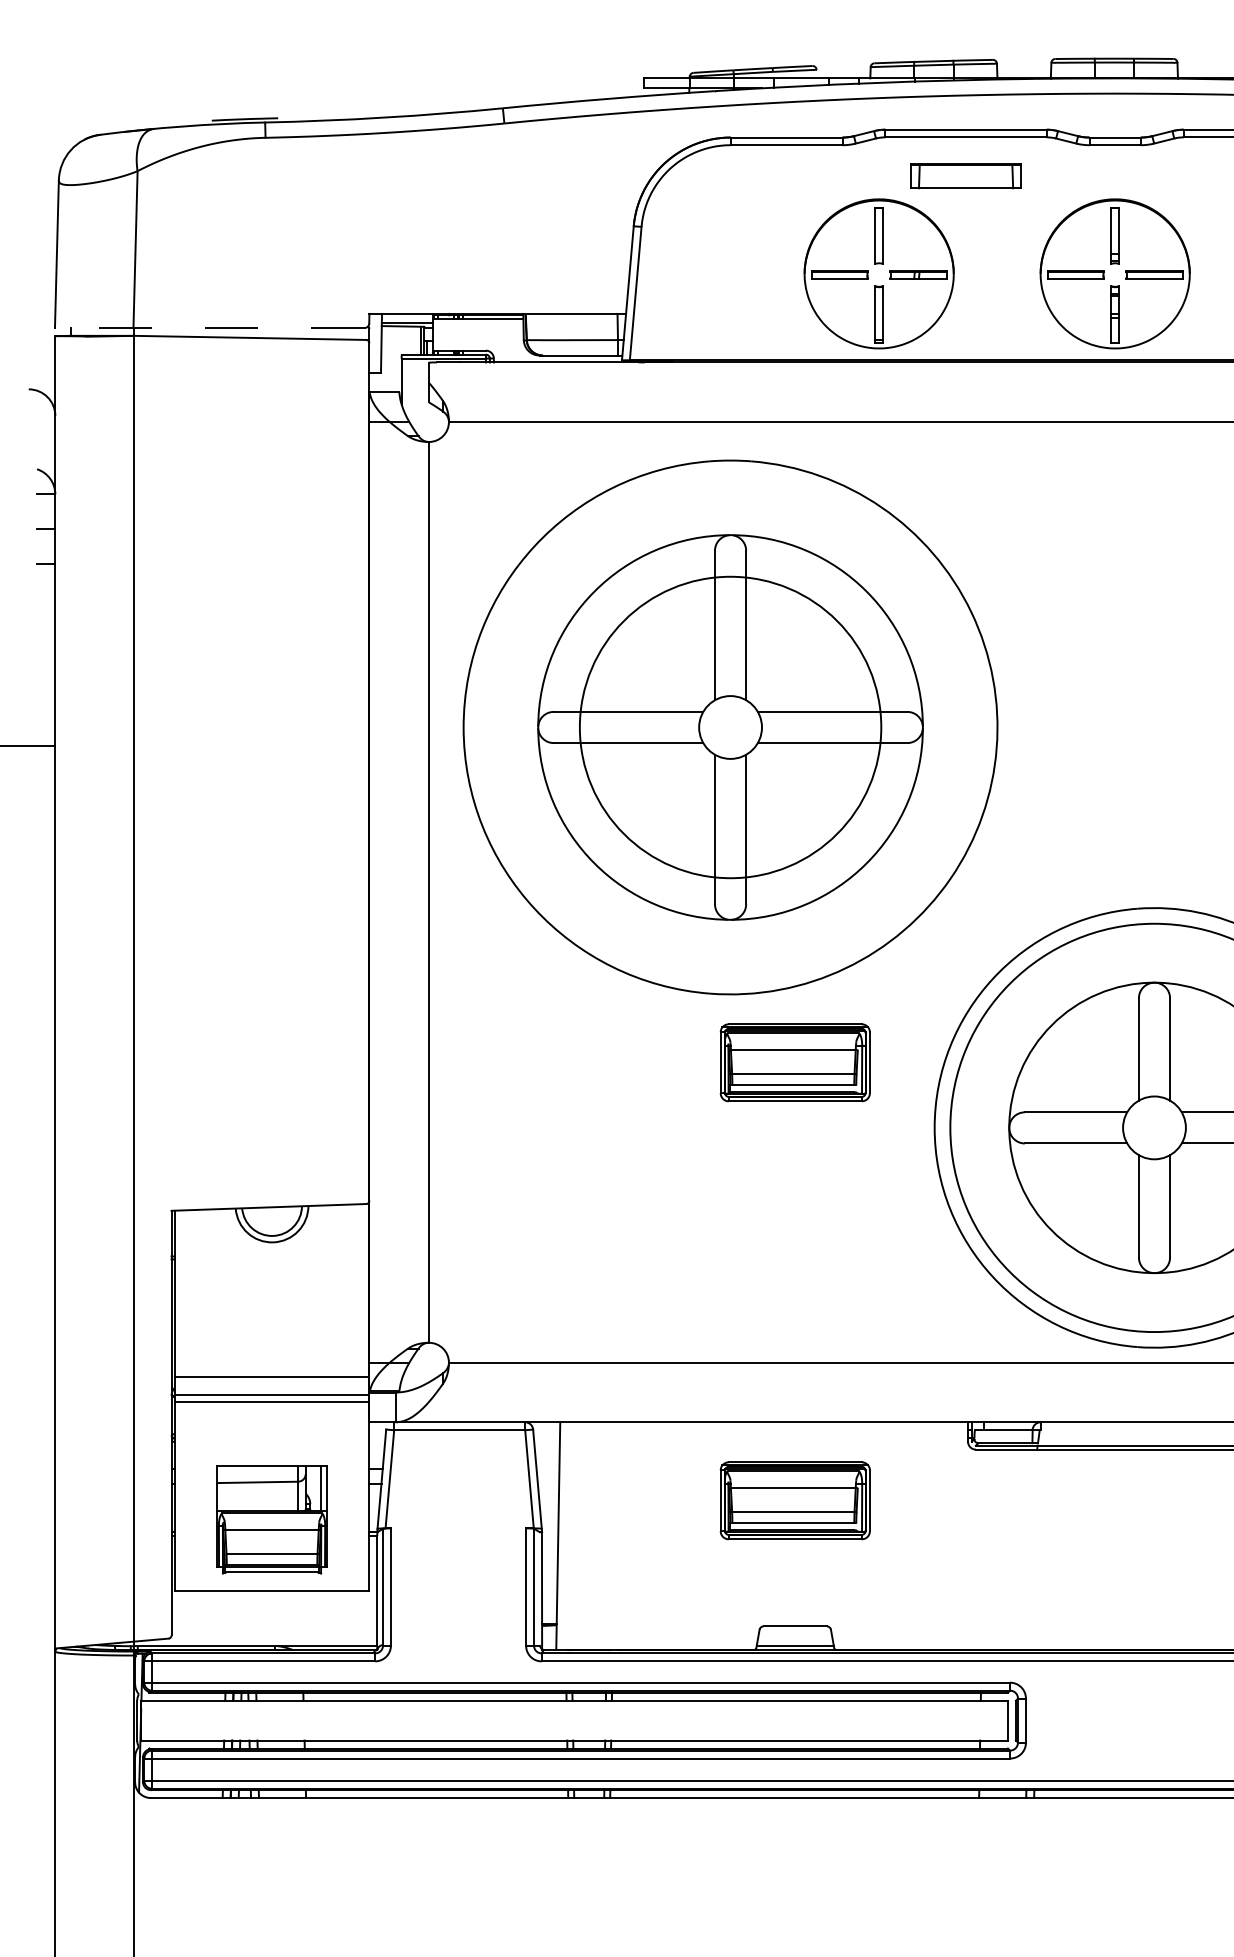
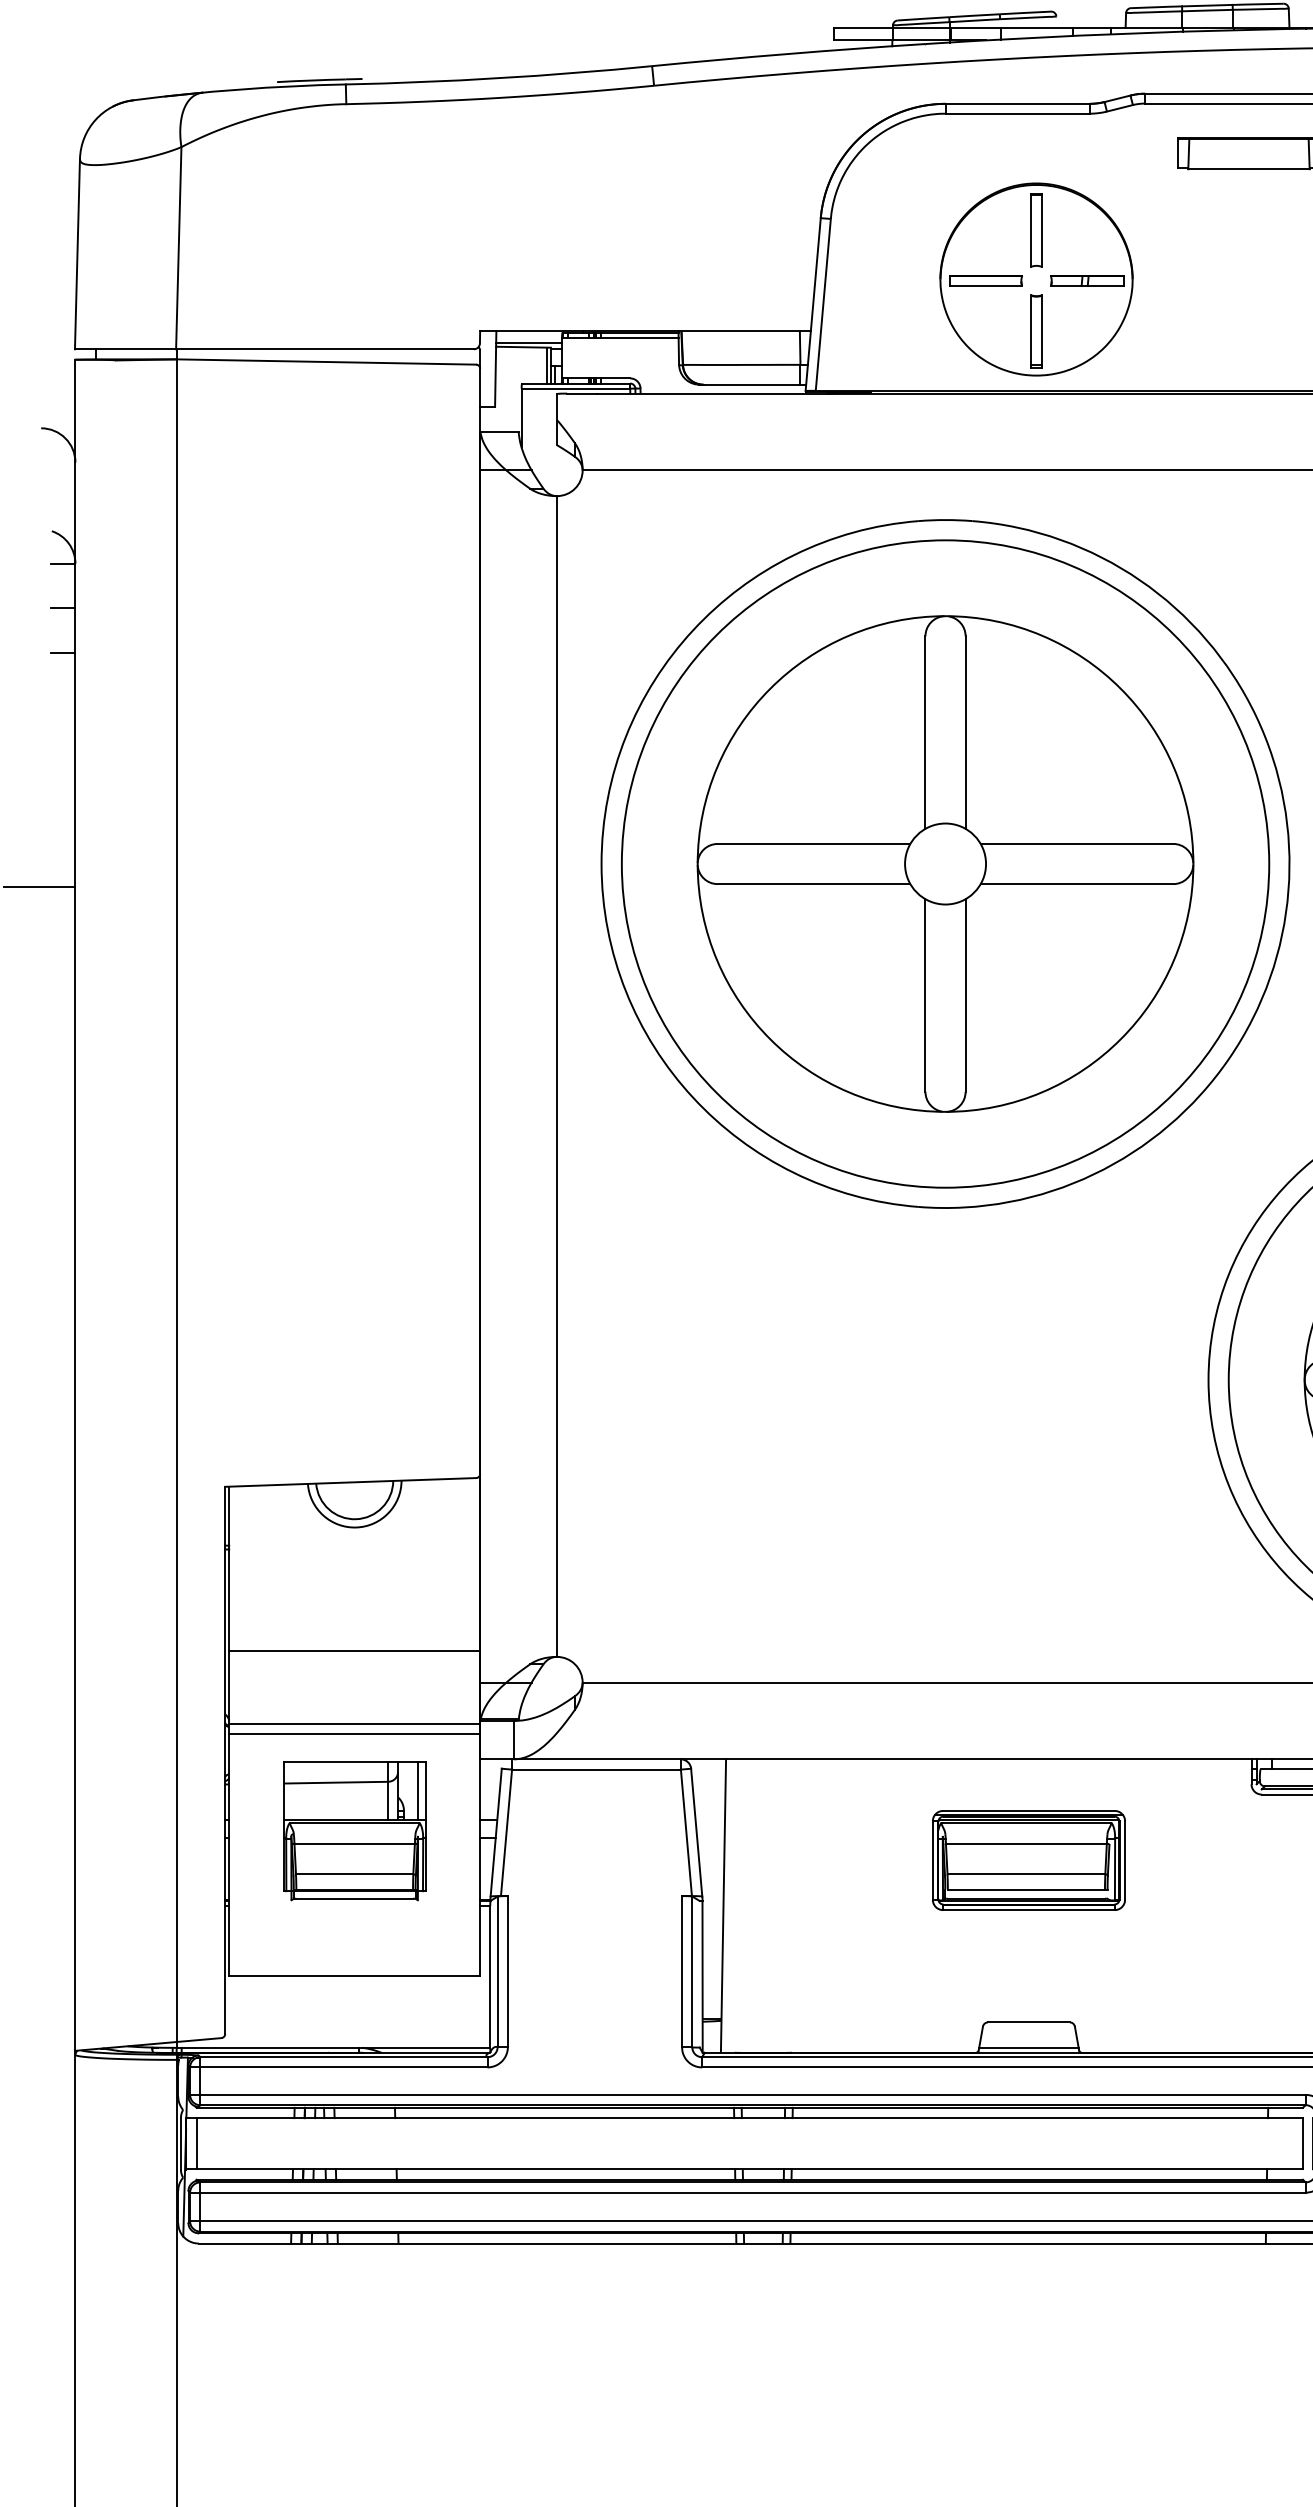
part: (878, 273) -> (1035, 279), moved
line: (209, 328) -> (274, 349), dashed -> solid
circle: (730, 727) -> (945, 864), size x1.67
part: (794, 1062) -> (1027, 1295), removed
line: (271, 1377) -> (353, 1651), moved
part: (271, 1519) -> (353, 1830), moved
line: (149, 1720) -> (196, 2143), added

